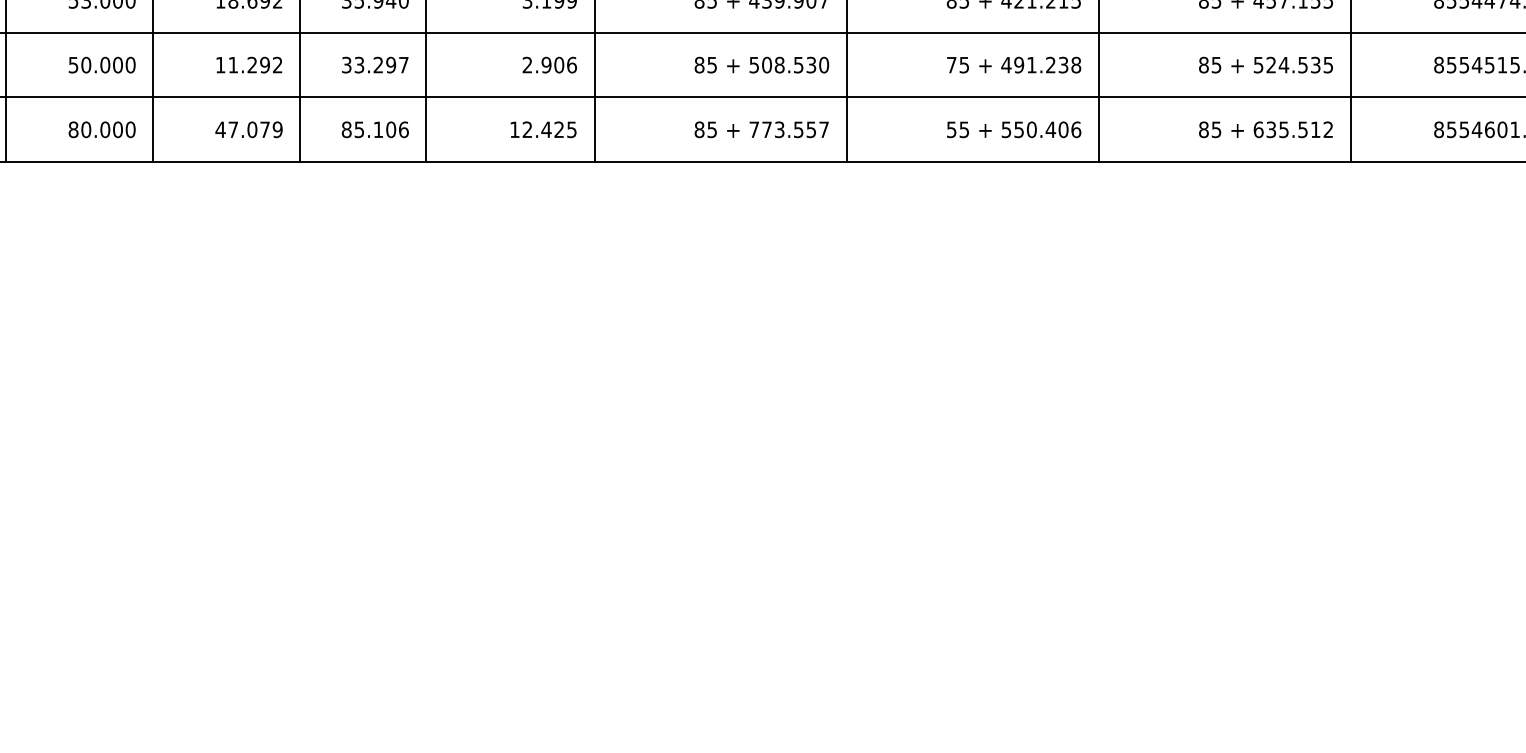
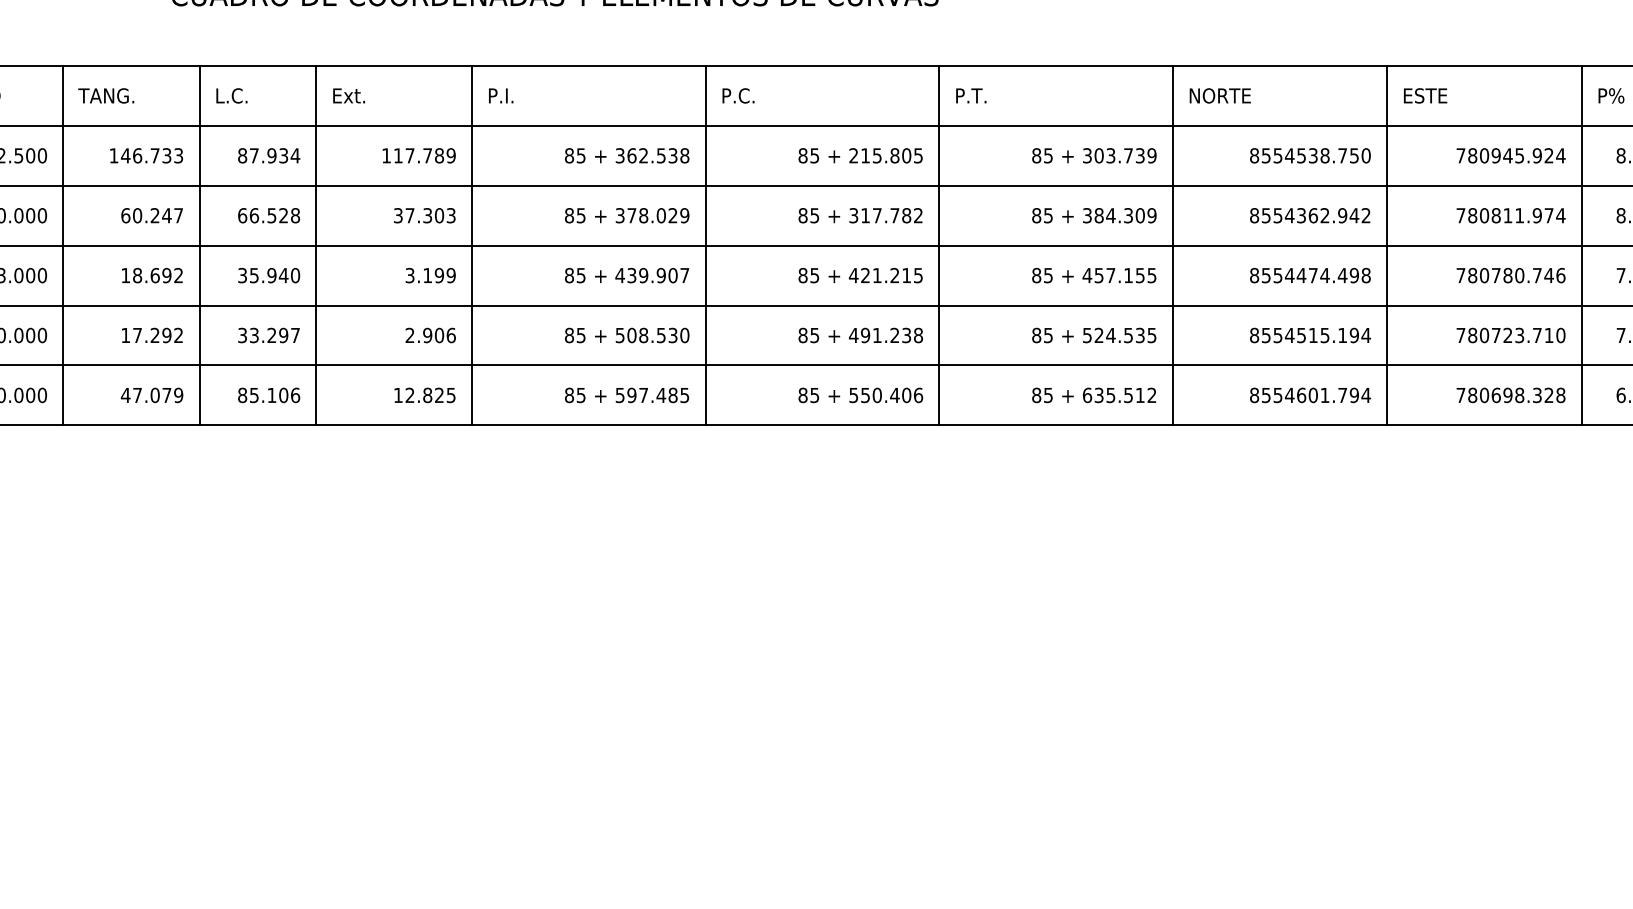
text: (233, 65) -> (137, 335), 11.292 -> 17.292
text: (951, 65) -> (802, 335), 75 -> 85
text: (546, 129) -> (427, 395), 12.425 -> 12.825
text: (789, 129) -> (652, 395), 773.557 -> 597.485
text: (951, 129) -> (802, 395), 55 -> 85

